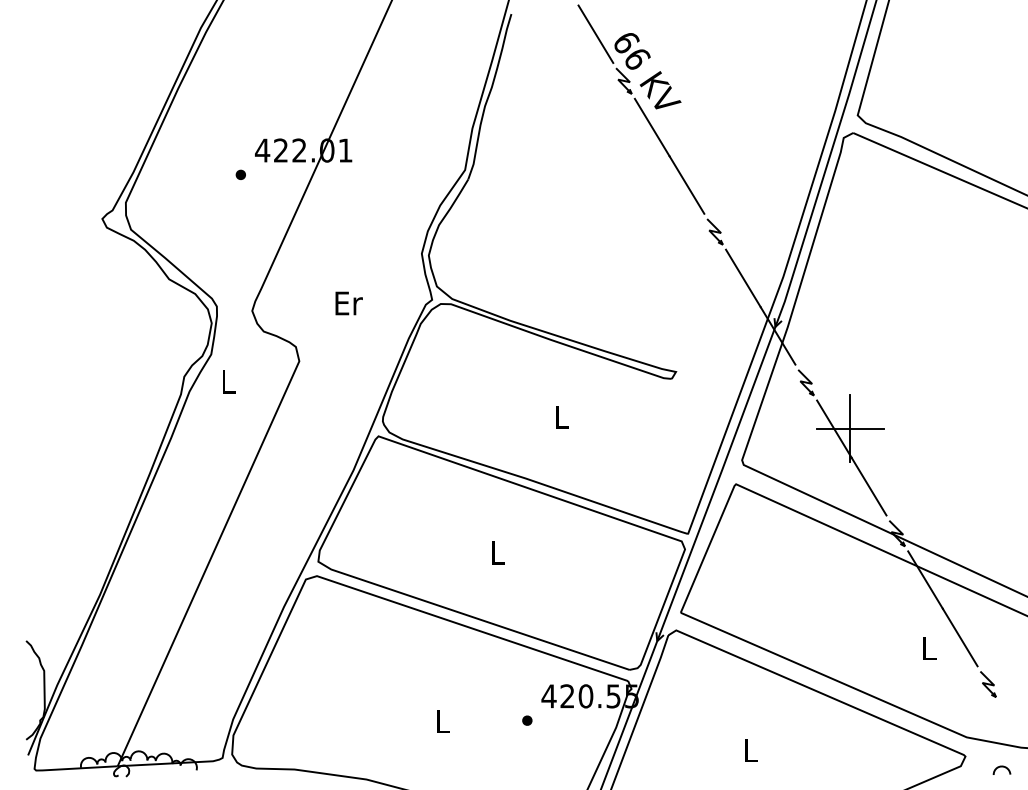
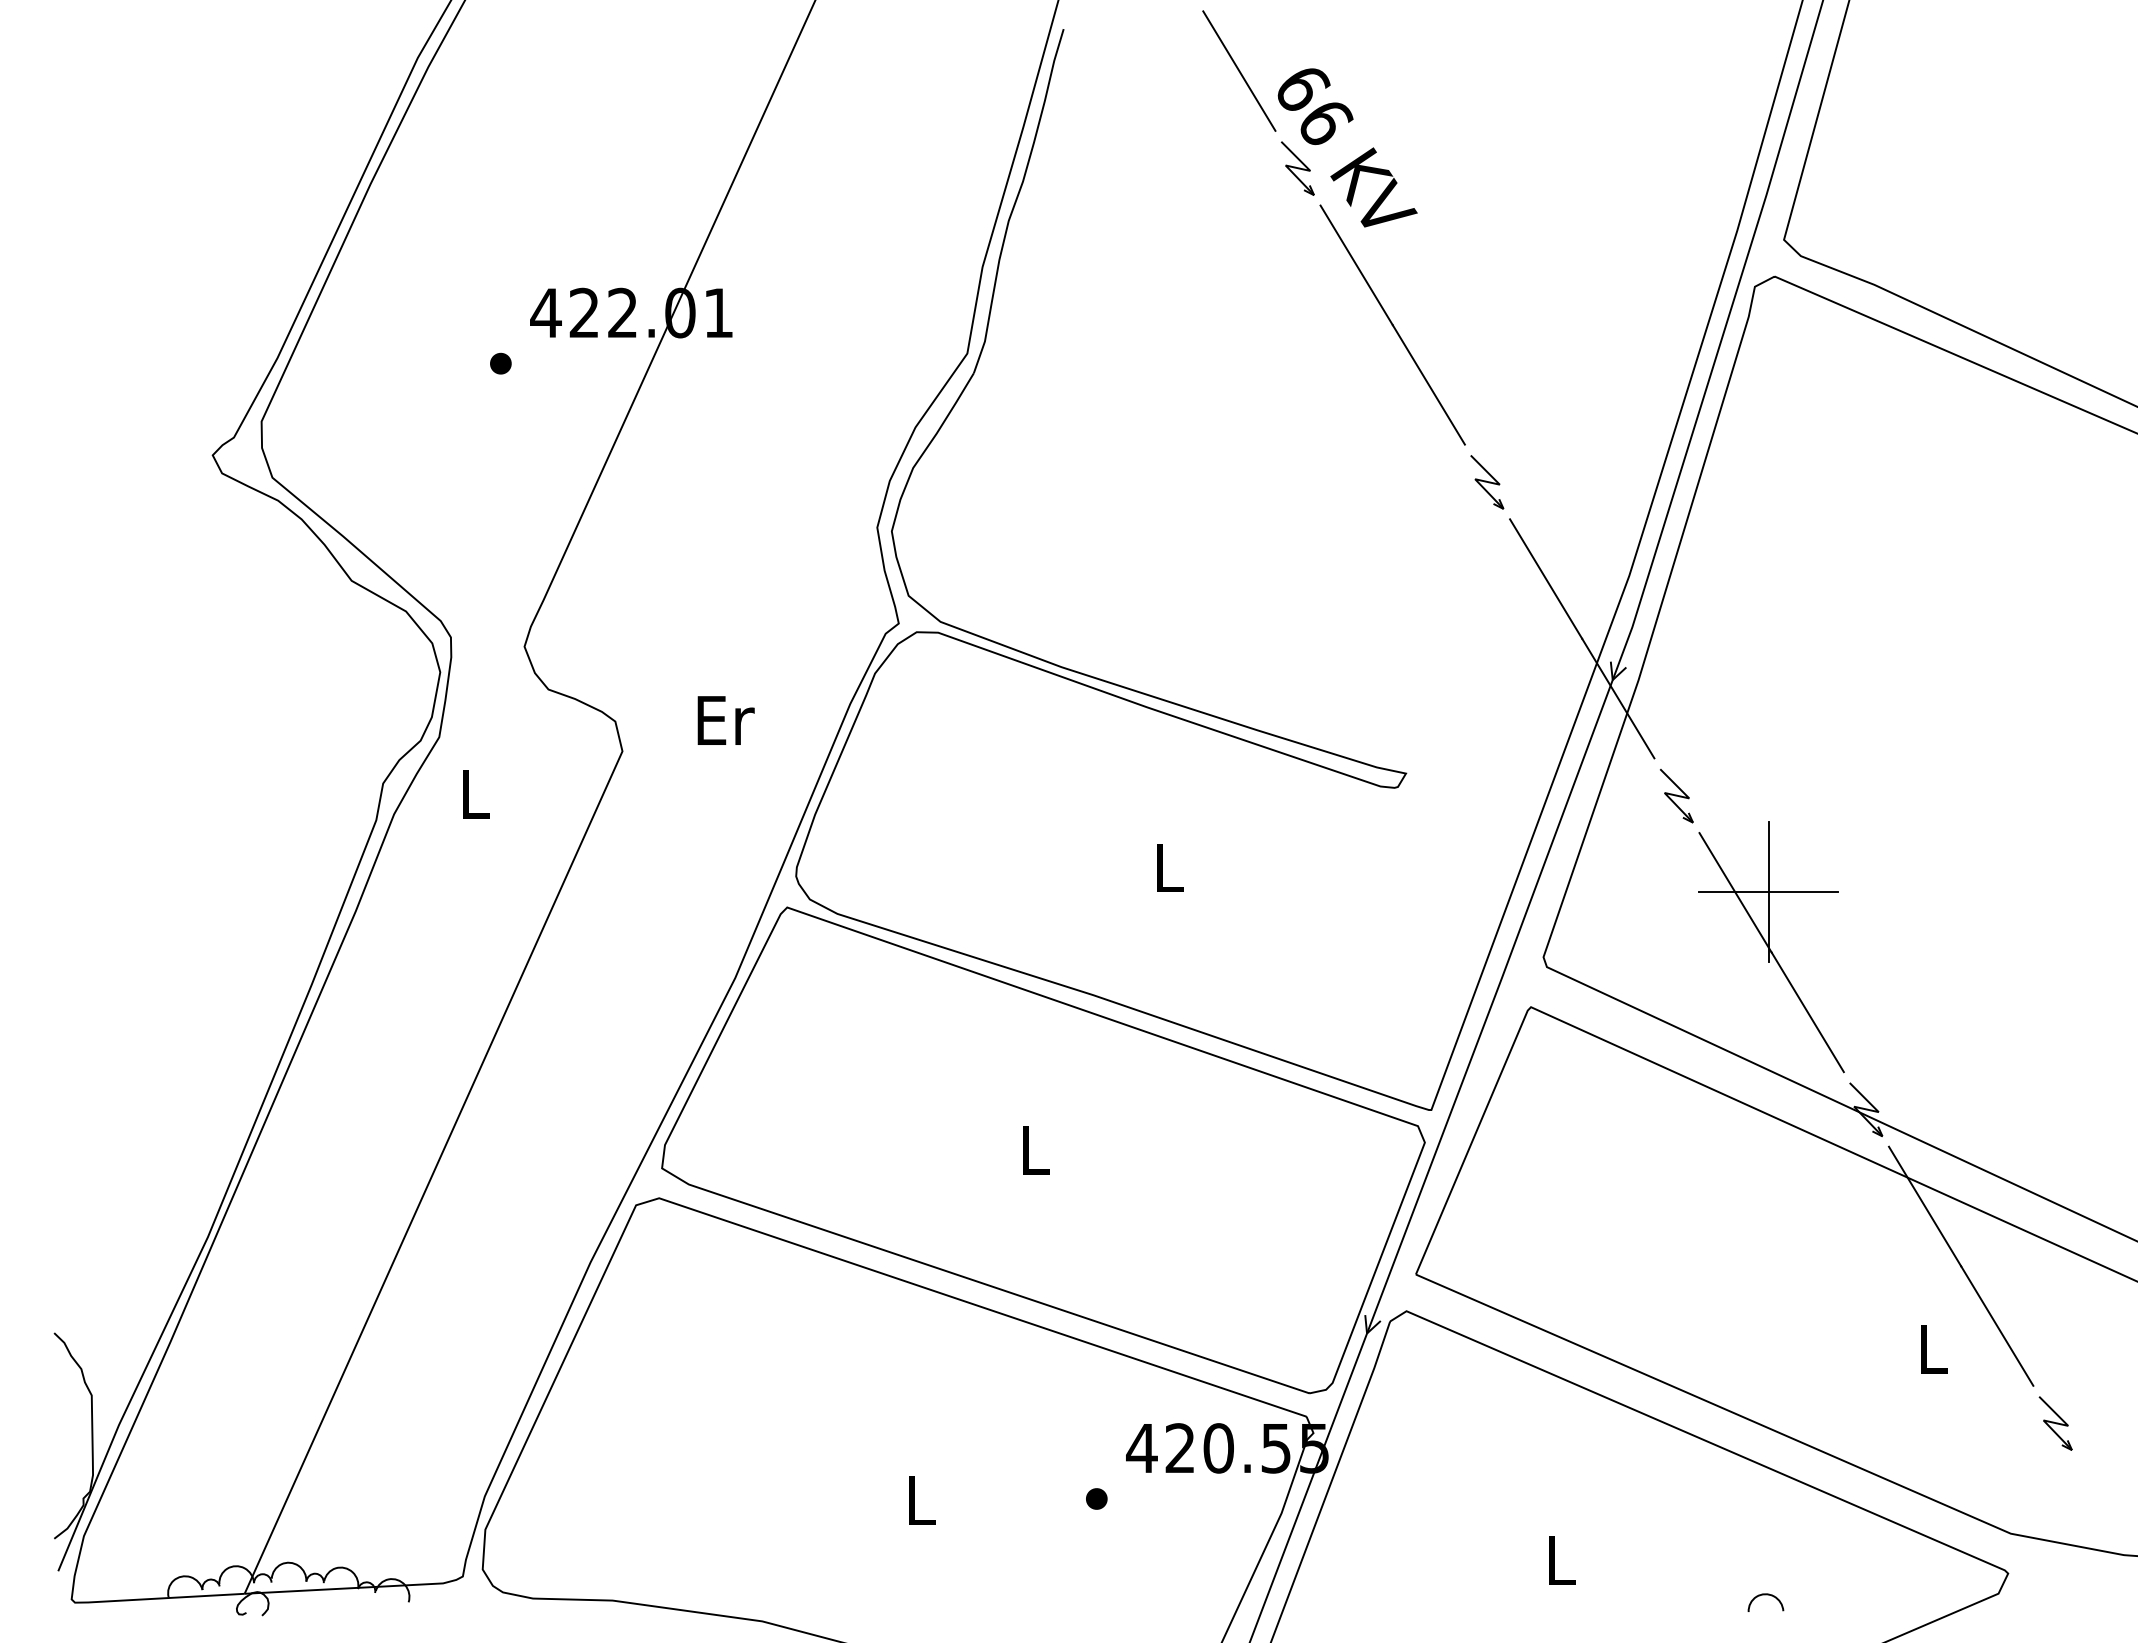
text: (348, 303) -> (724, 720), moved
arc: (1001, 767) -> (1764, 1596), moved

